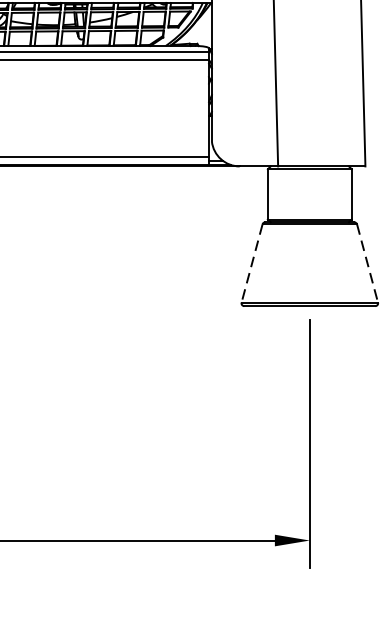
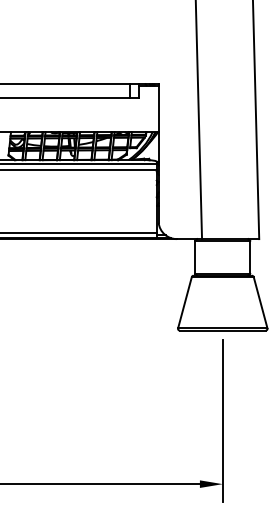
line: (251, 263) -> (184, 302), dashed -> solid
line: (367, 263) -> (260, 302), dashed -> solid

